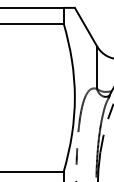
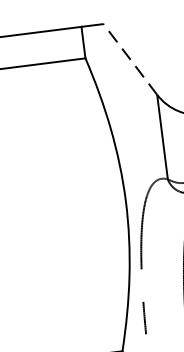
line: (85, 26) -> (129, 58), solid -> dashed

